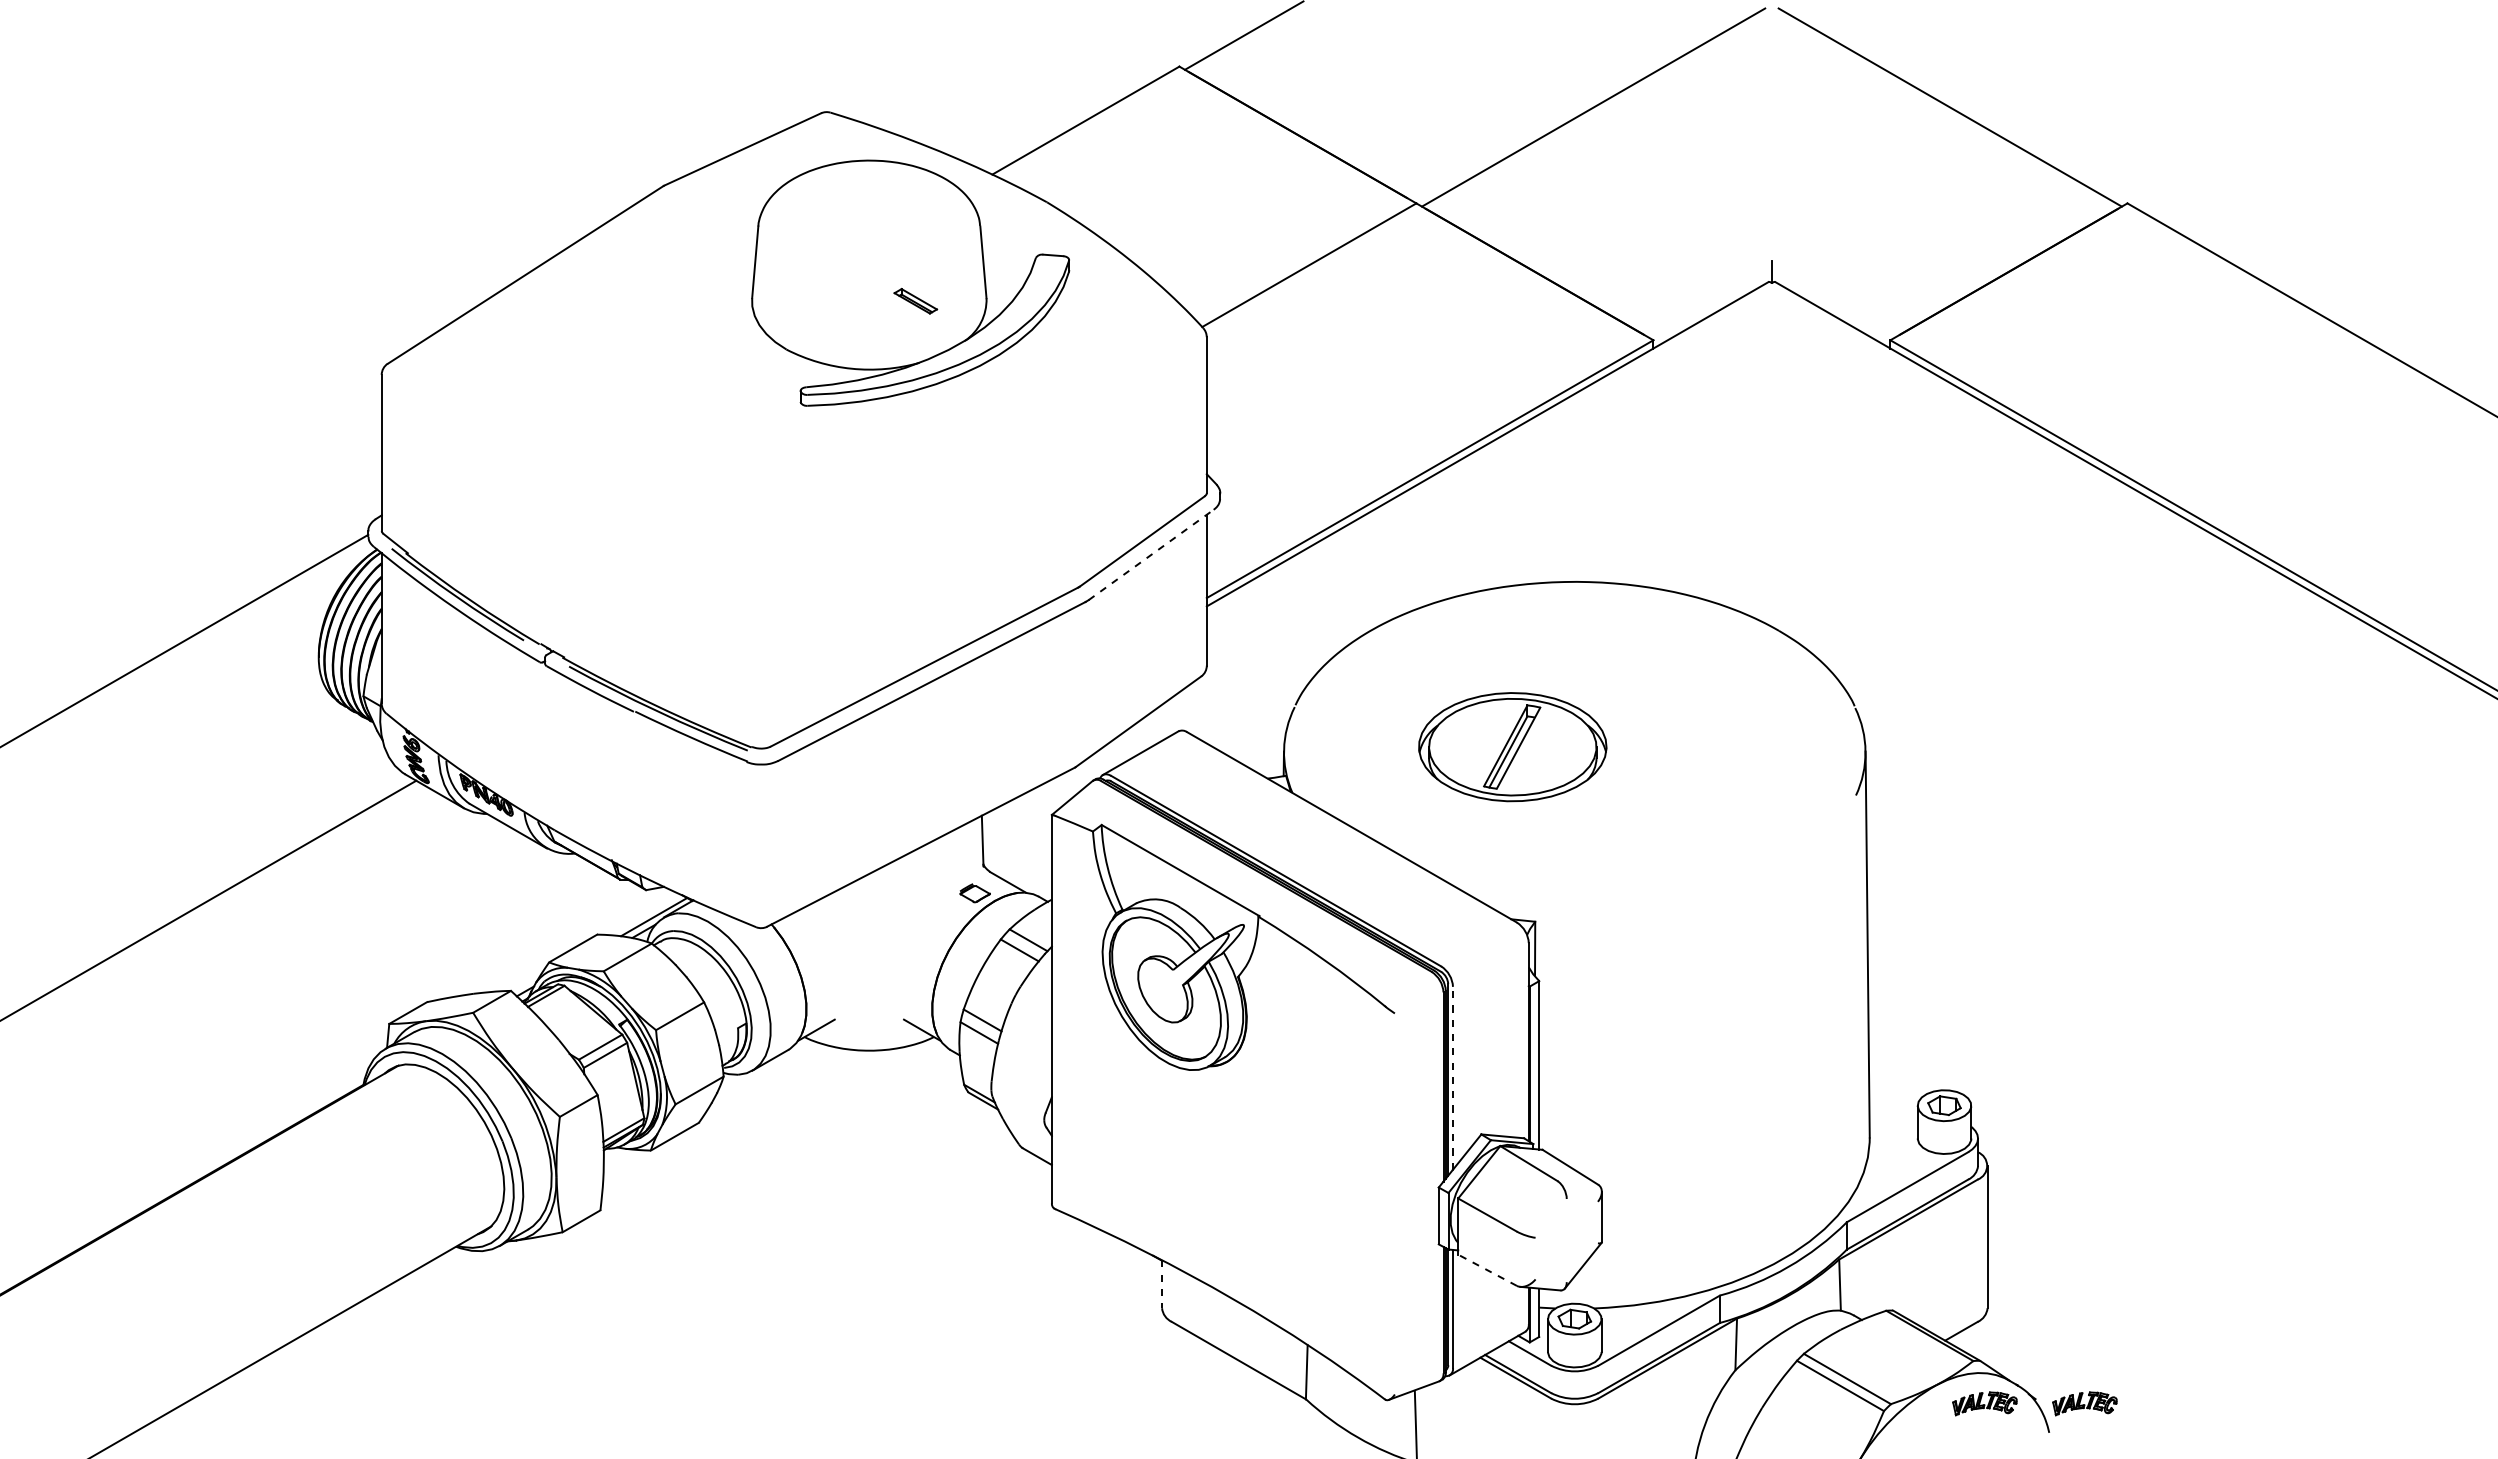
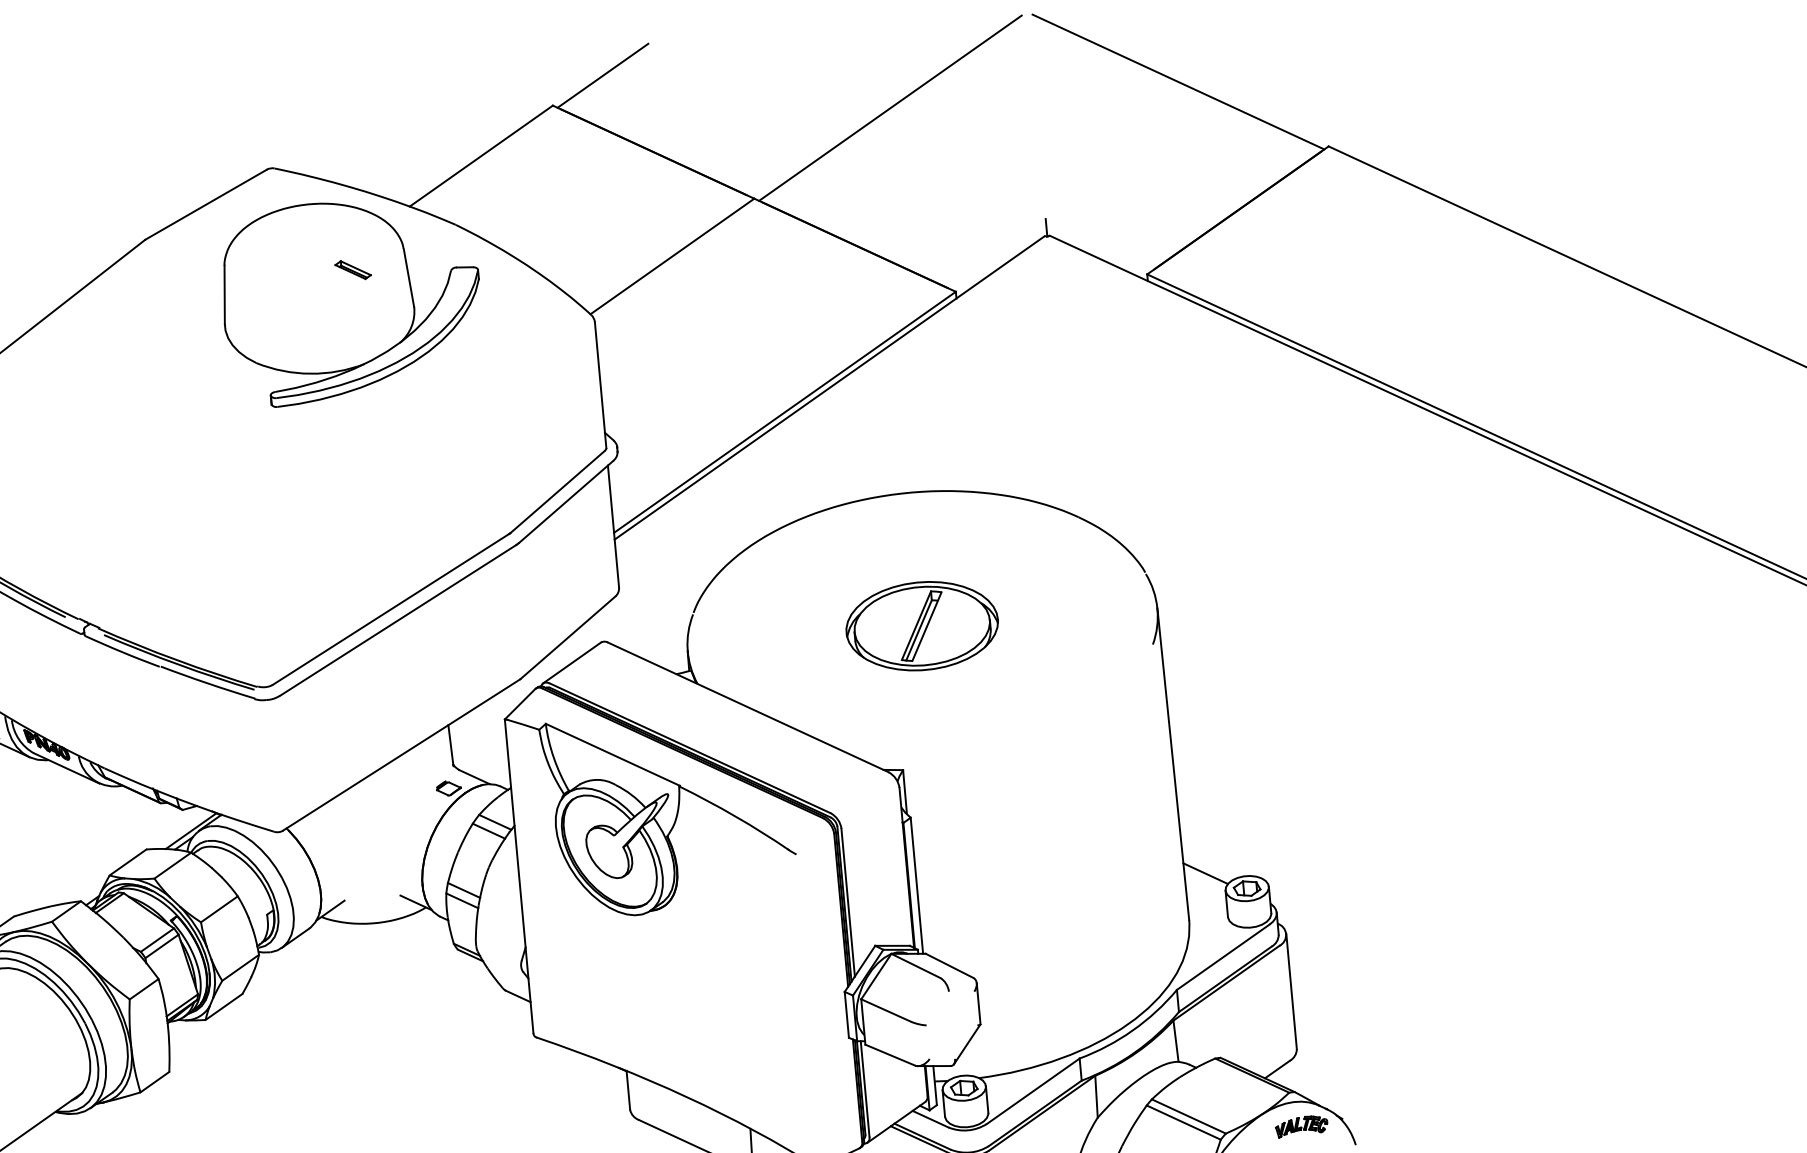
part: (915, 301) -> (352, 270), moved
line: (1151, 554) -> (566, 501), dashed -> solid
part: (1512, 747) -> (922, 626), moved
line: (1452, 1077) -> (847, 902), dashed -> solid
line: (1895, 1082) -> (1205, 873), added
line: (1487, 1270) -> (890, 1055), dashed -> solid
line: (1162, 1284) -> (628, 1090), dashed -> solid
part: (2084, 1403) -> (1382, 1118), removed

